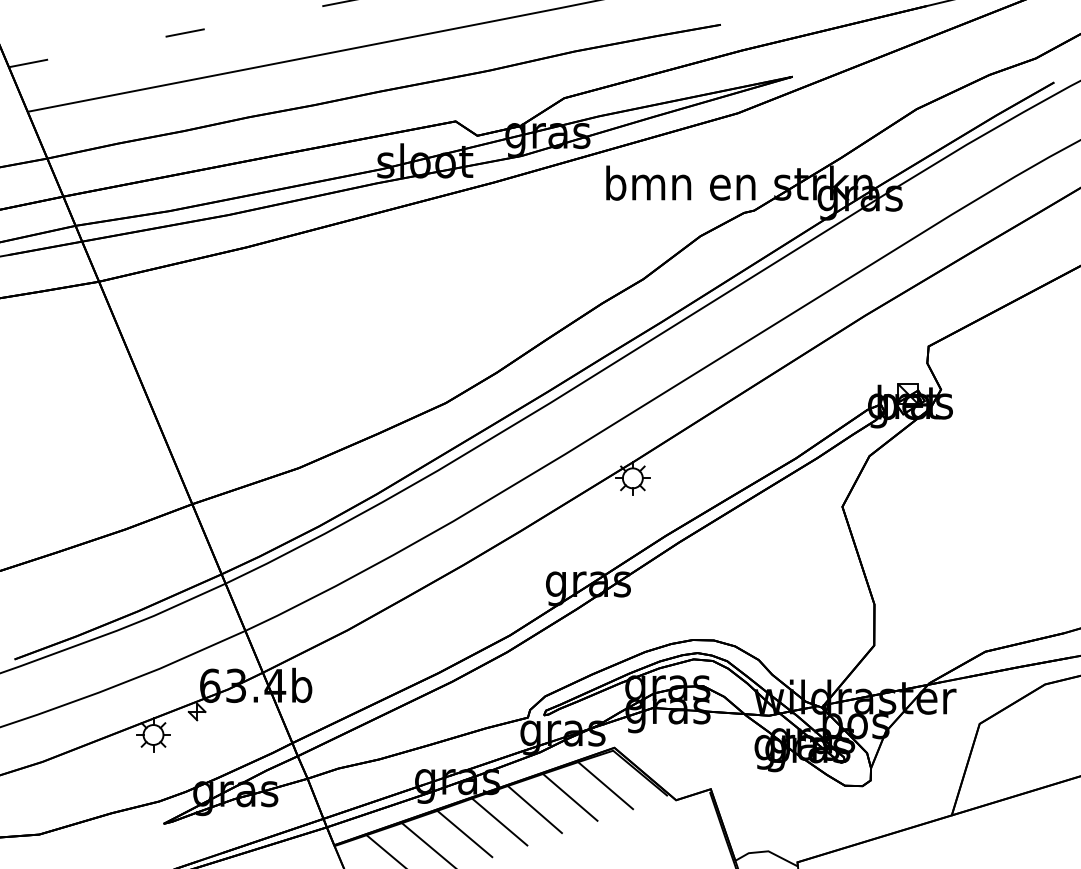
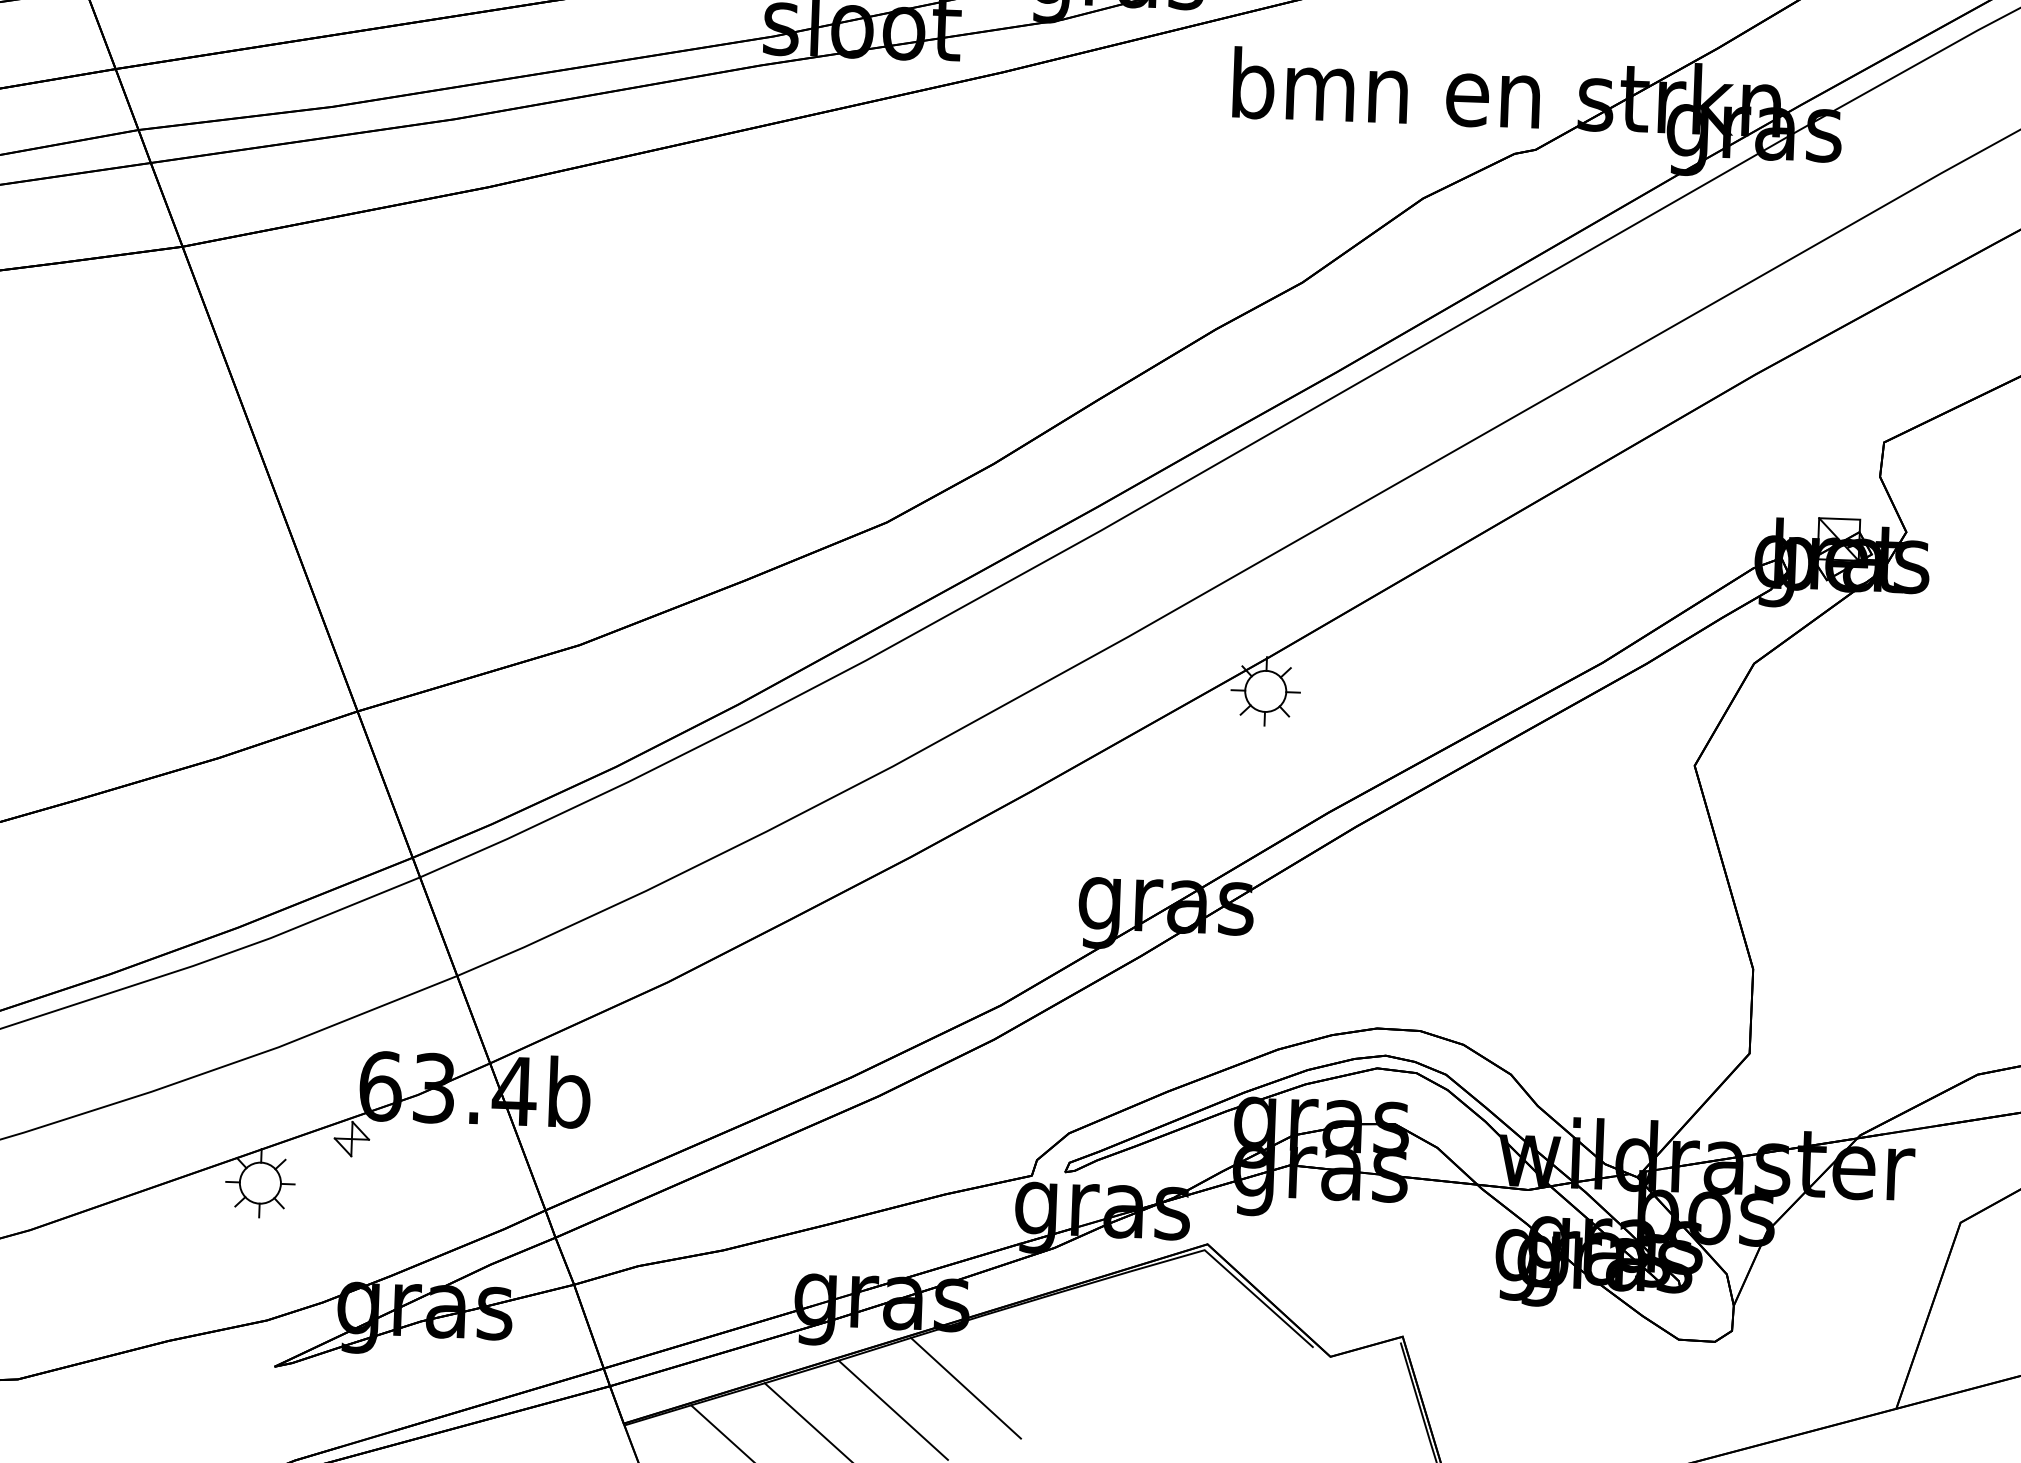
line: (605, 785) -> (1186, 1321), removed
line: (570, 797) -> (1113, 1343), removed
line: (534, 809) -> (1038, 1365), removed

